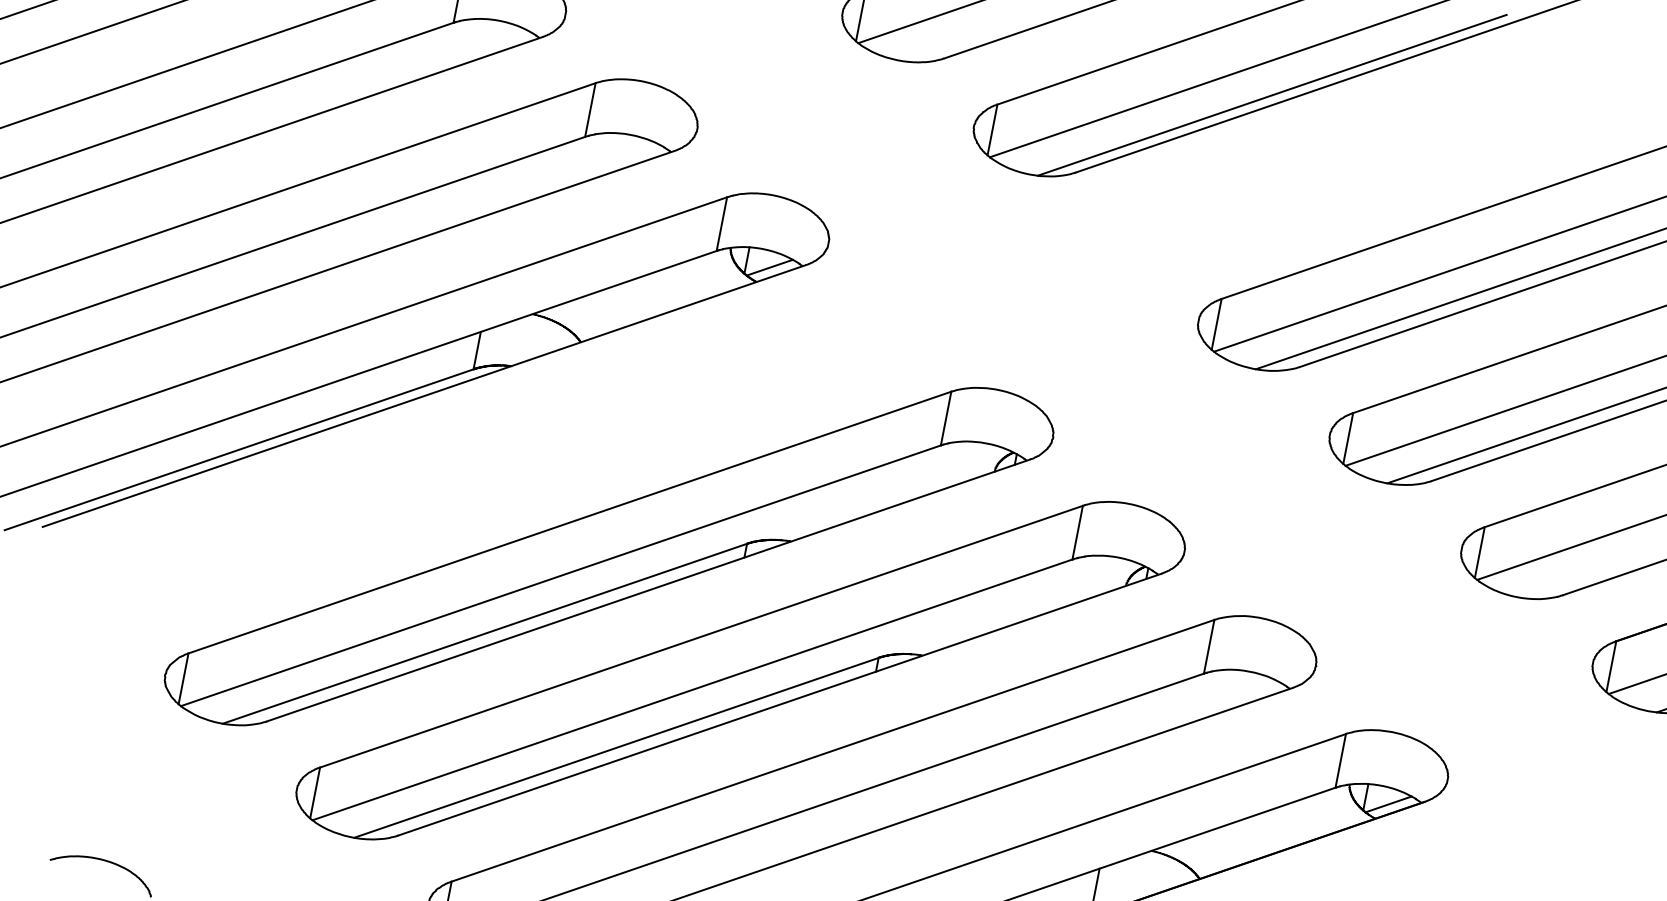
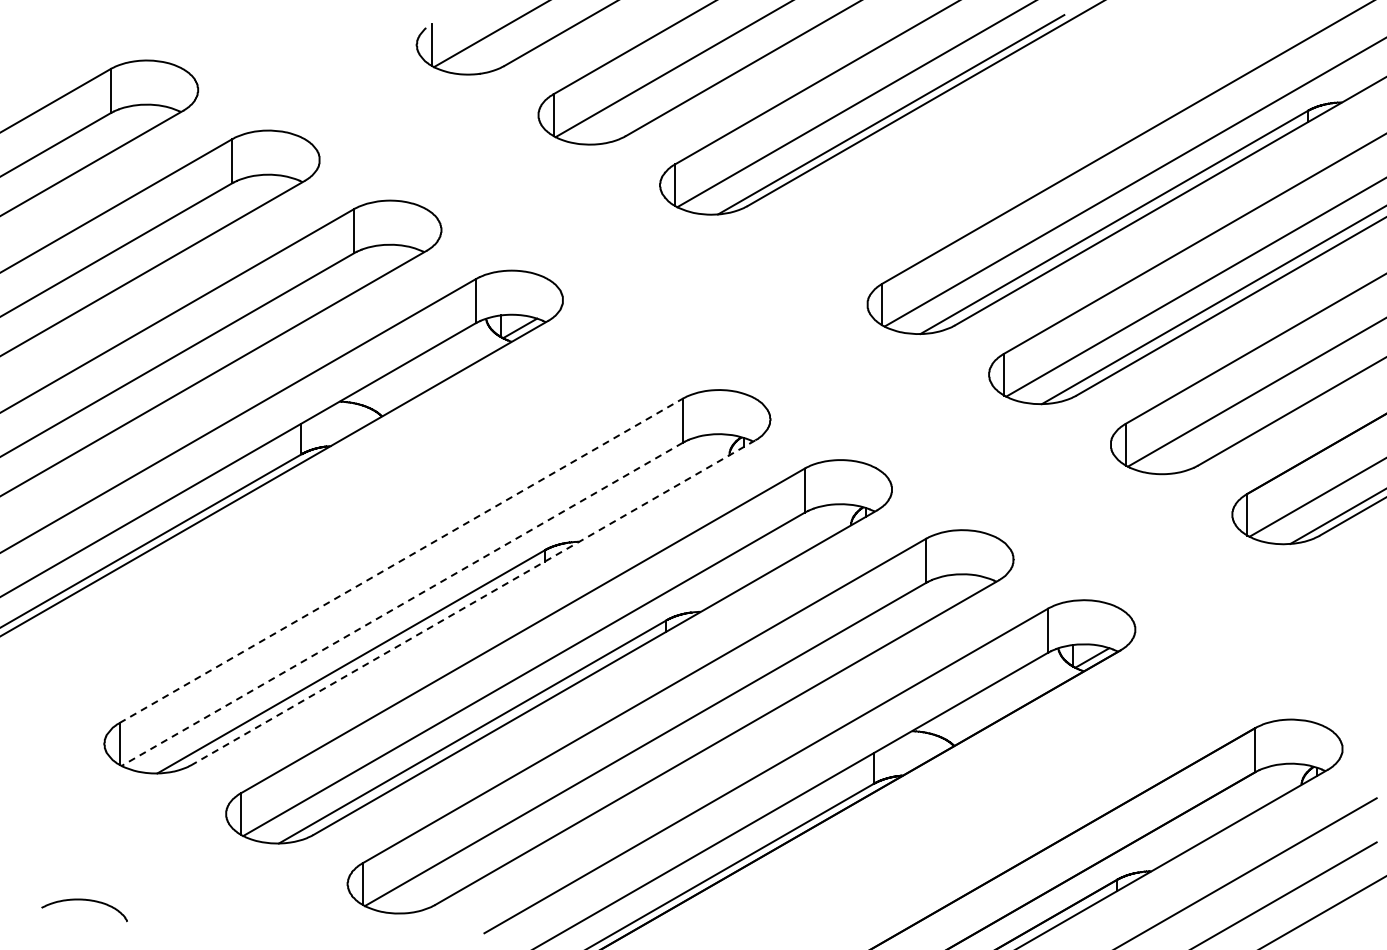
line: (570, 522) -> (401, 560), solid -> dashed
line: (561, 576) -> (402, 604), solid -> dashed
line: (648, 590) -> (473, 602), solid -> dashed

